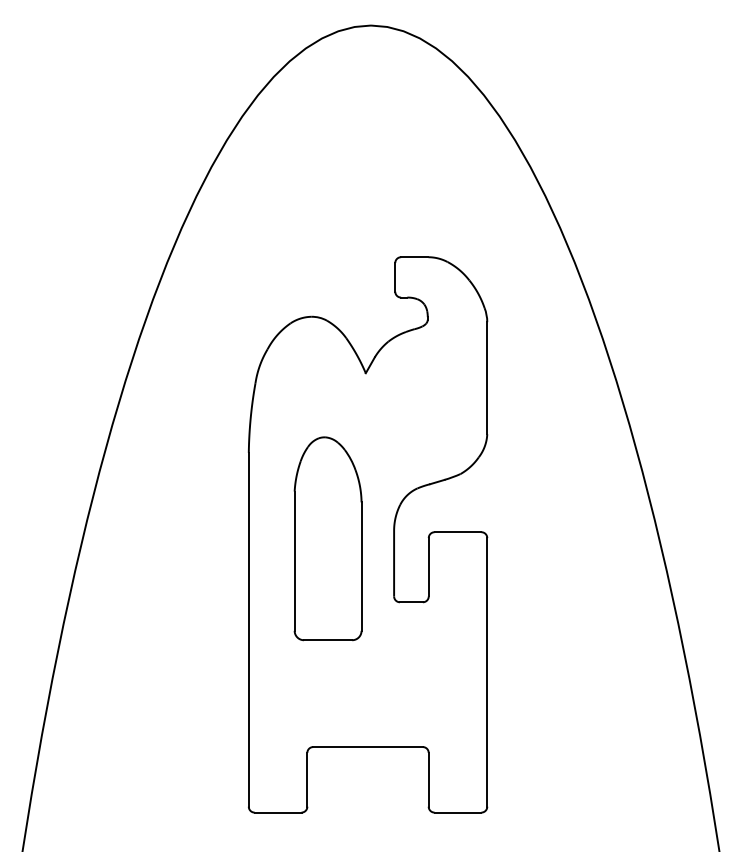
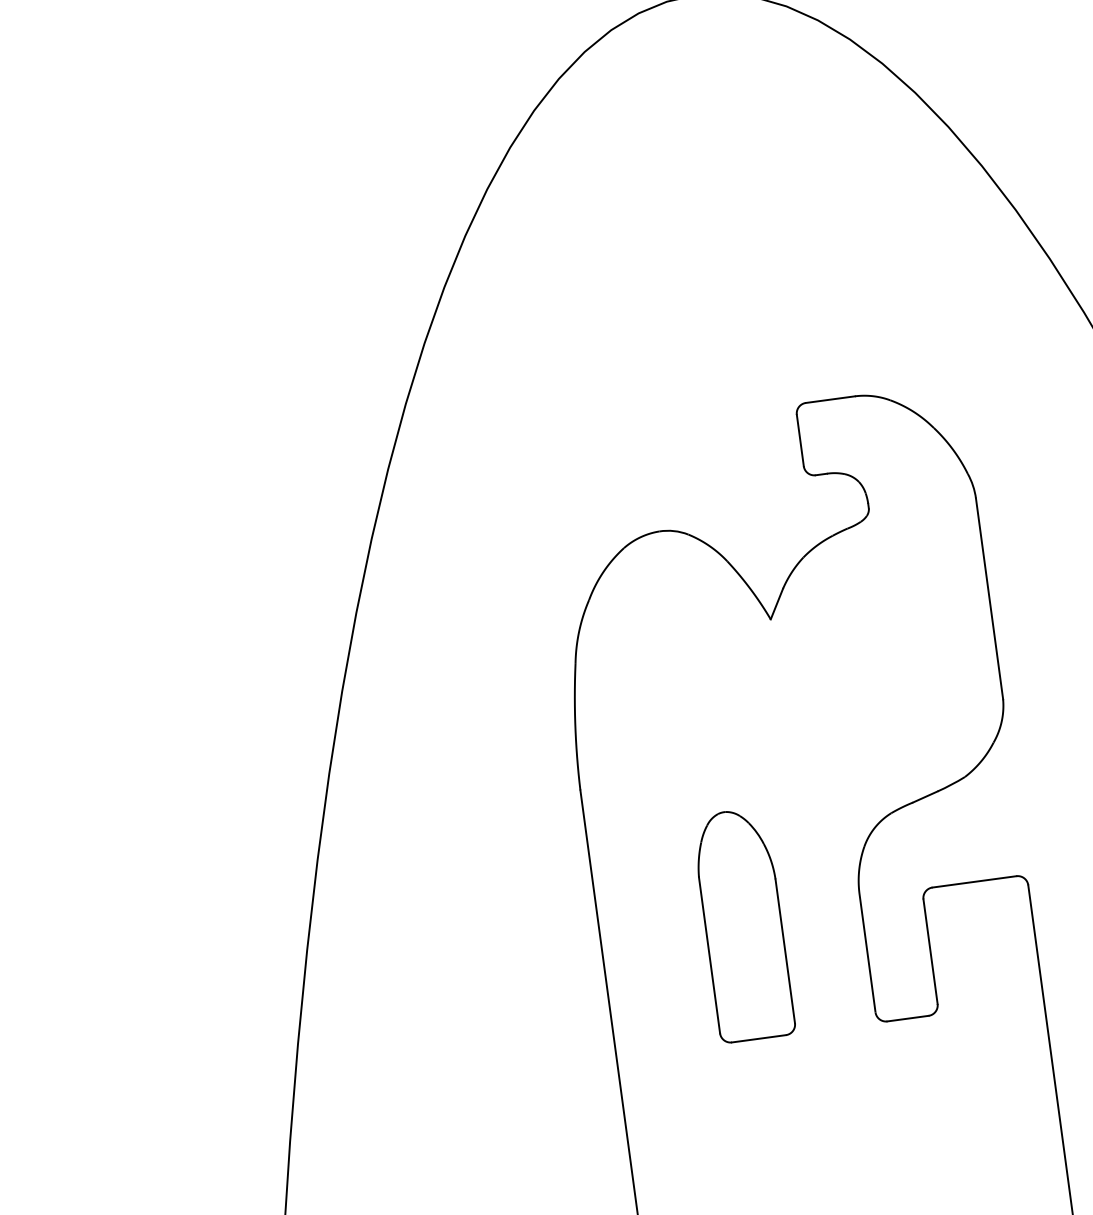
part: (328, 538) -> (743, 924), size x0.62

